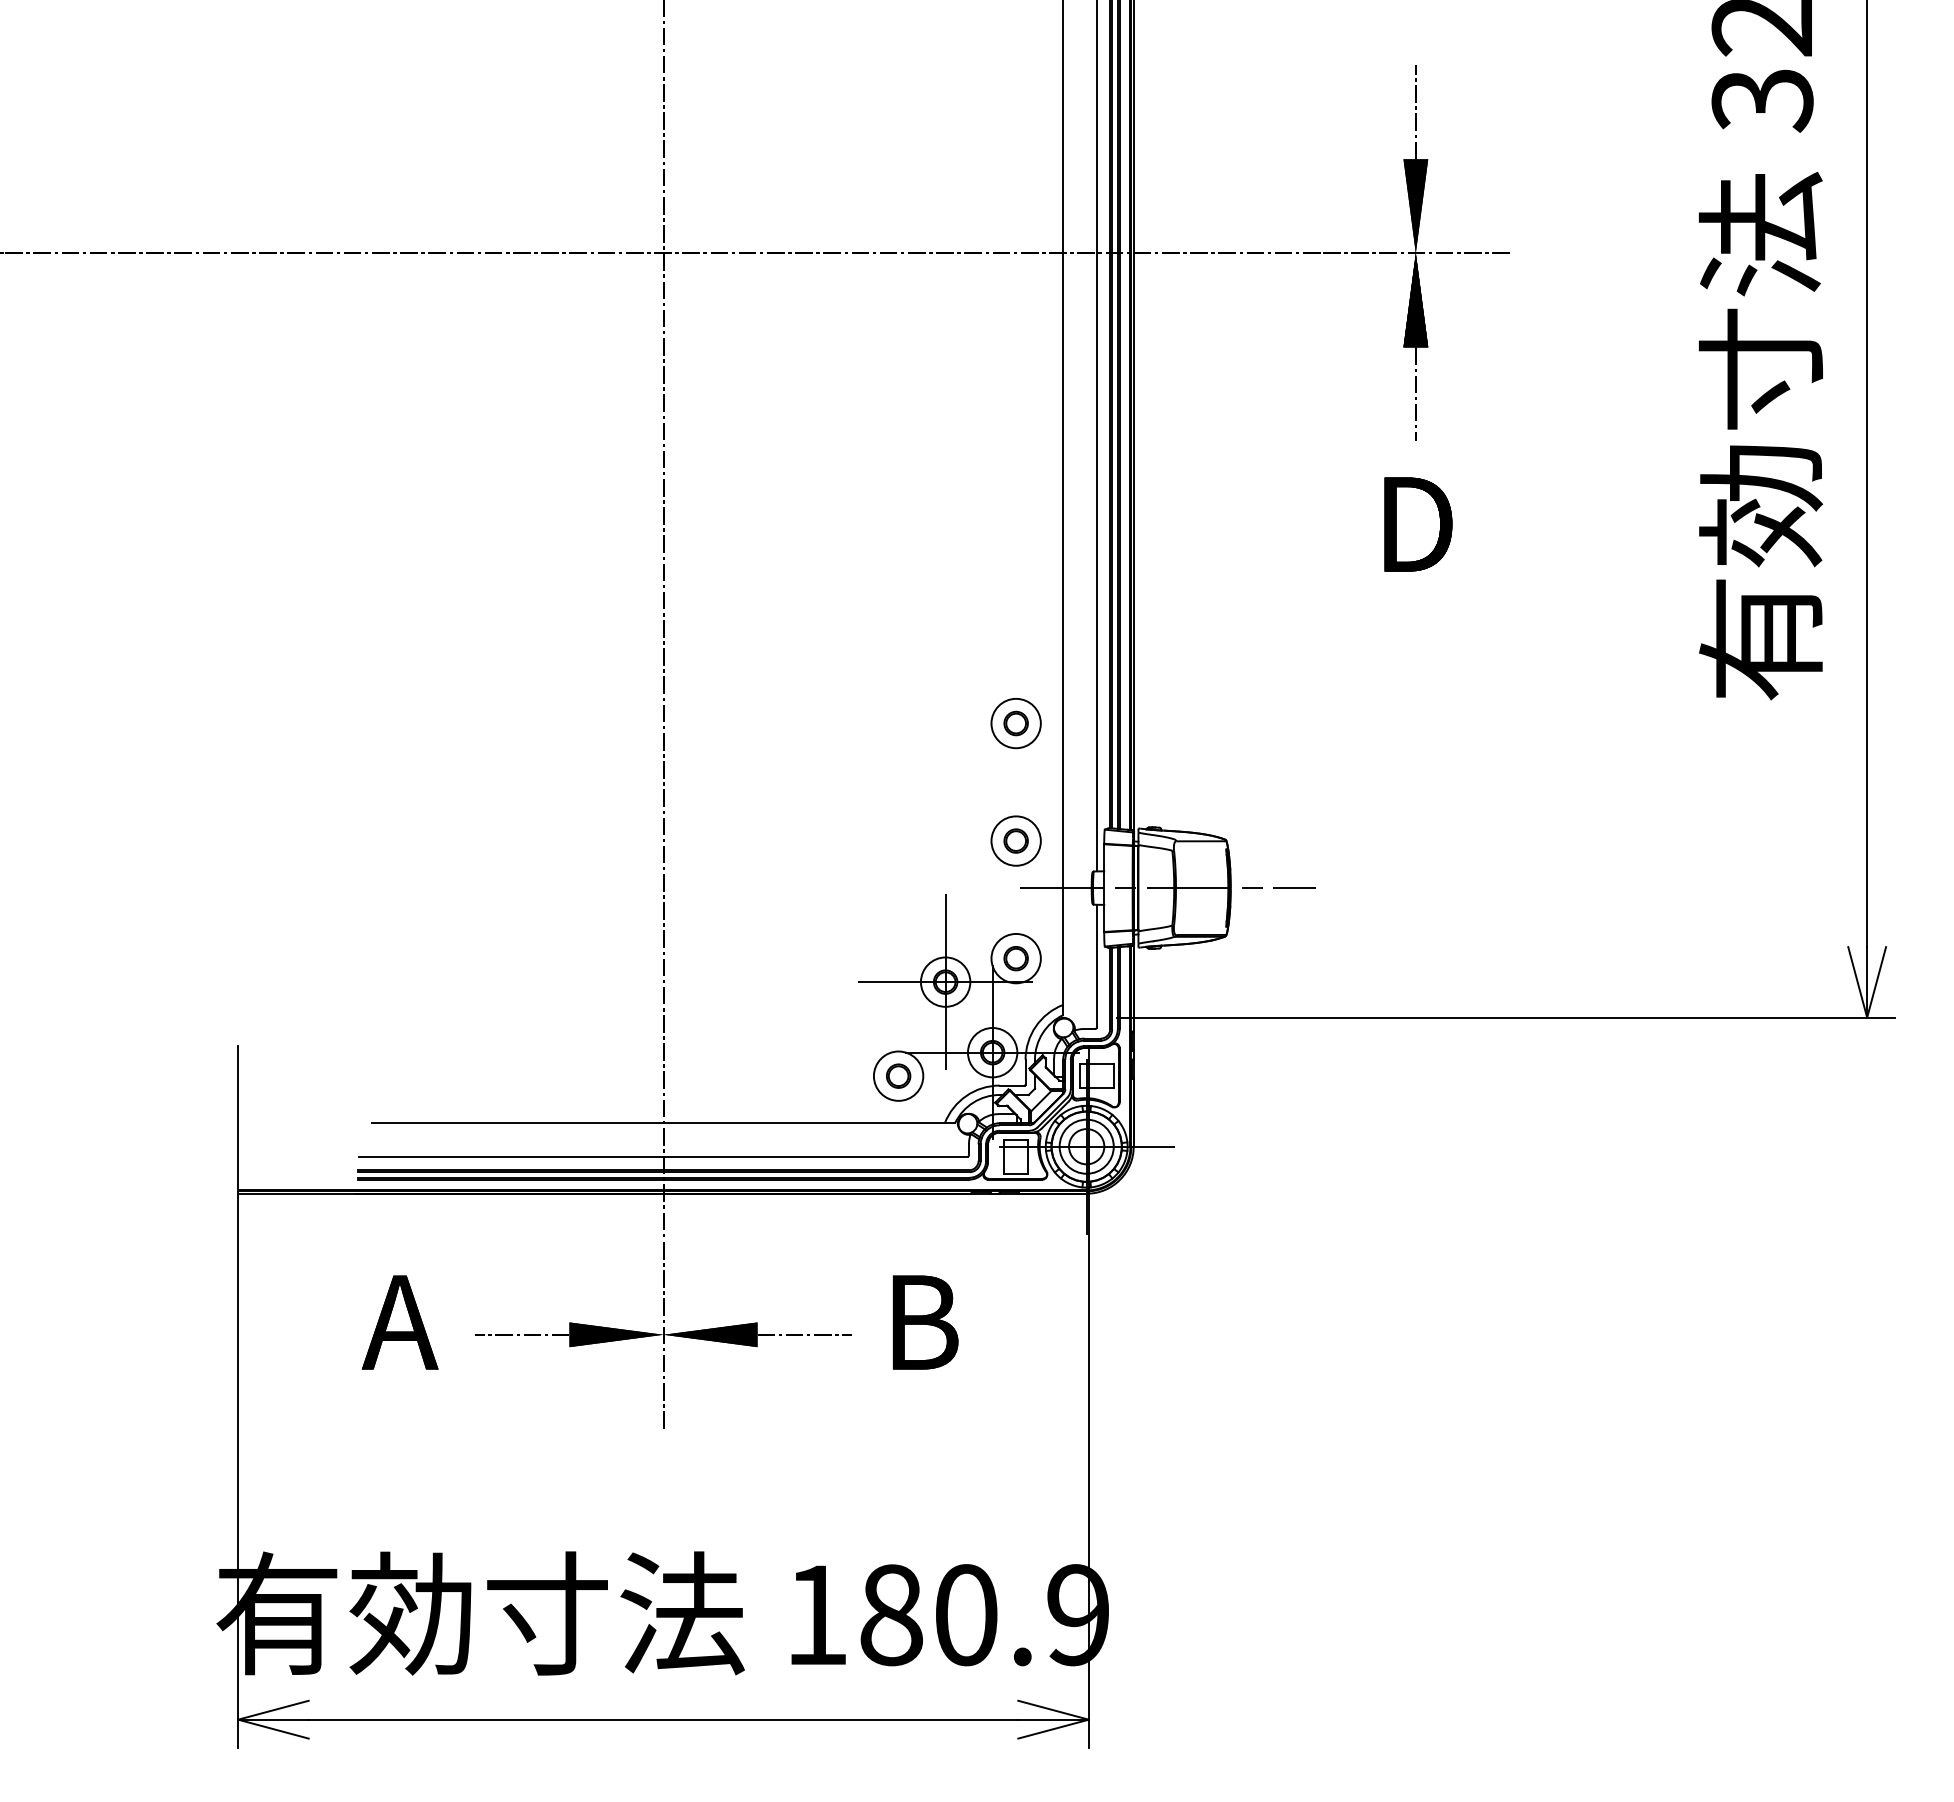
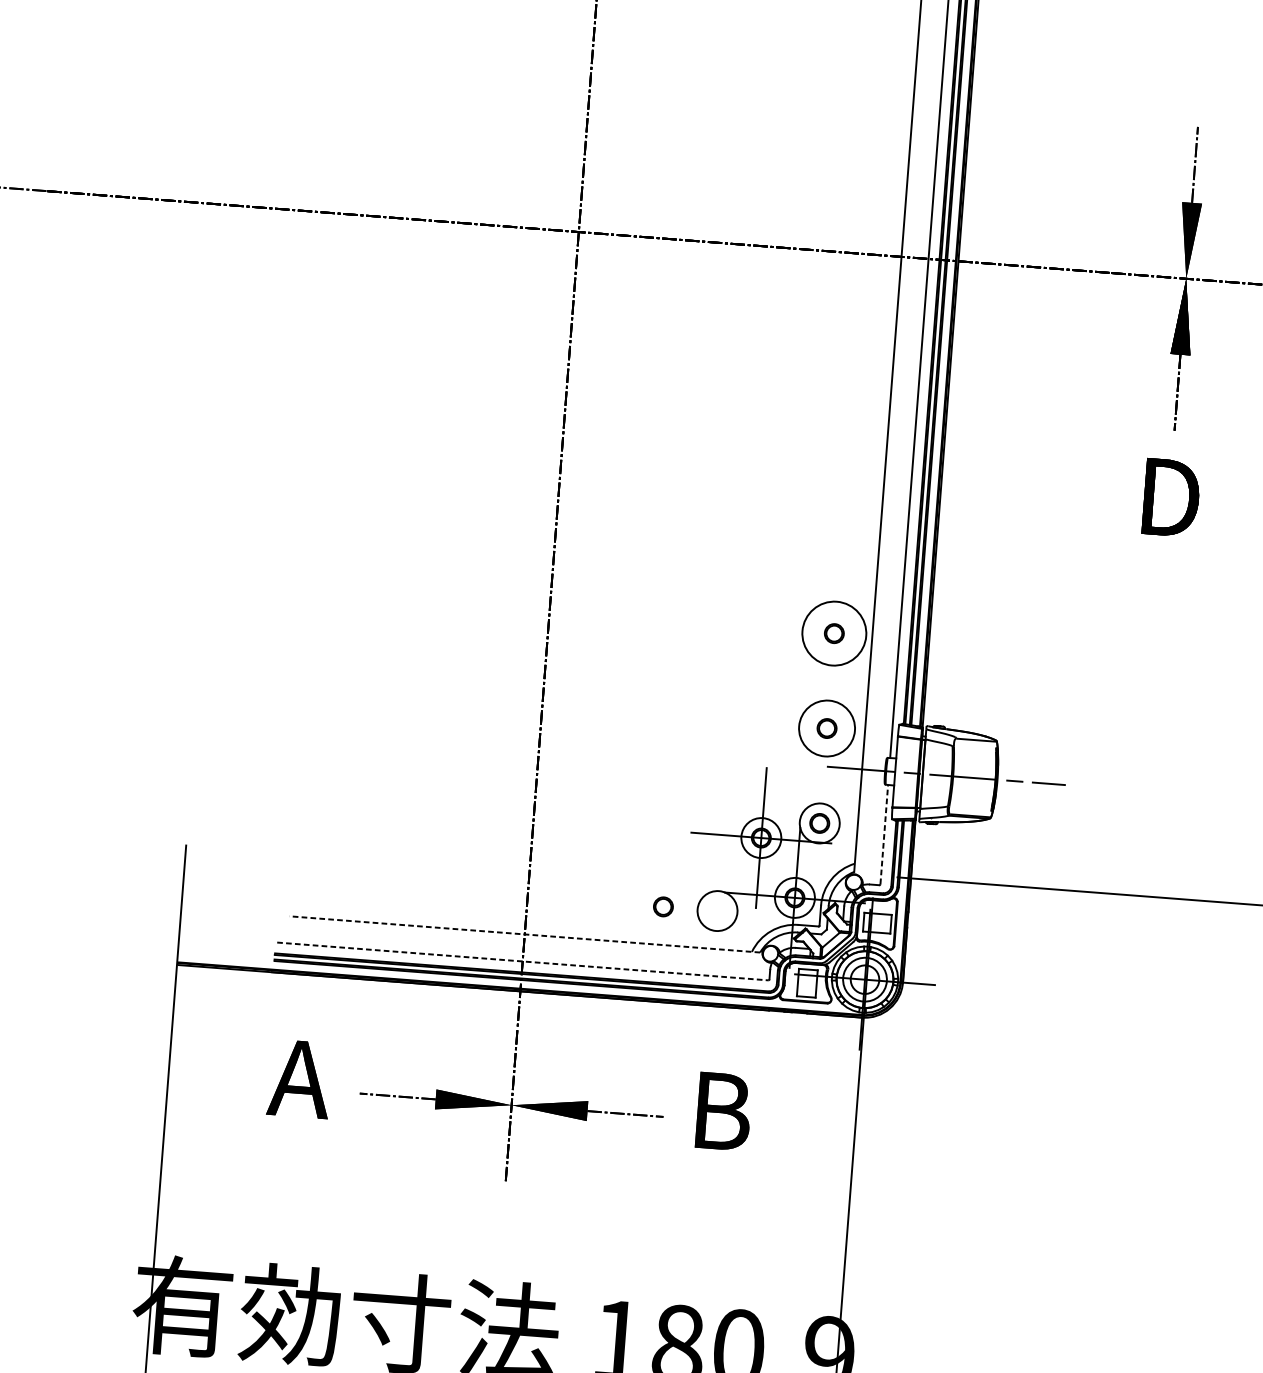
circle: (1015, 723) -> (833, 633), size x1.6
circle: (1015, 840) -> (826, 728), size x1.4
line: (1096, 965) -> (884, 833), solid -> dashed
part: (898, 1075) -> (663, 906), moved
line: (663, 1123) -> (524, 934), solid -> dashed
line: (664, 1156) -> (523, 961), solid -> dashed

